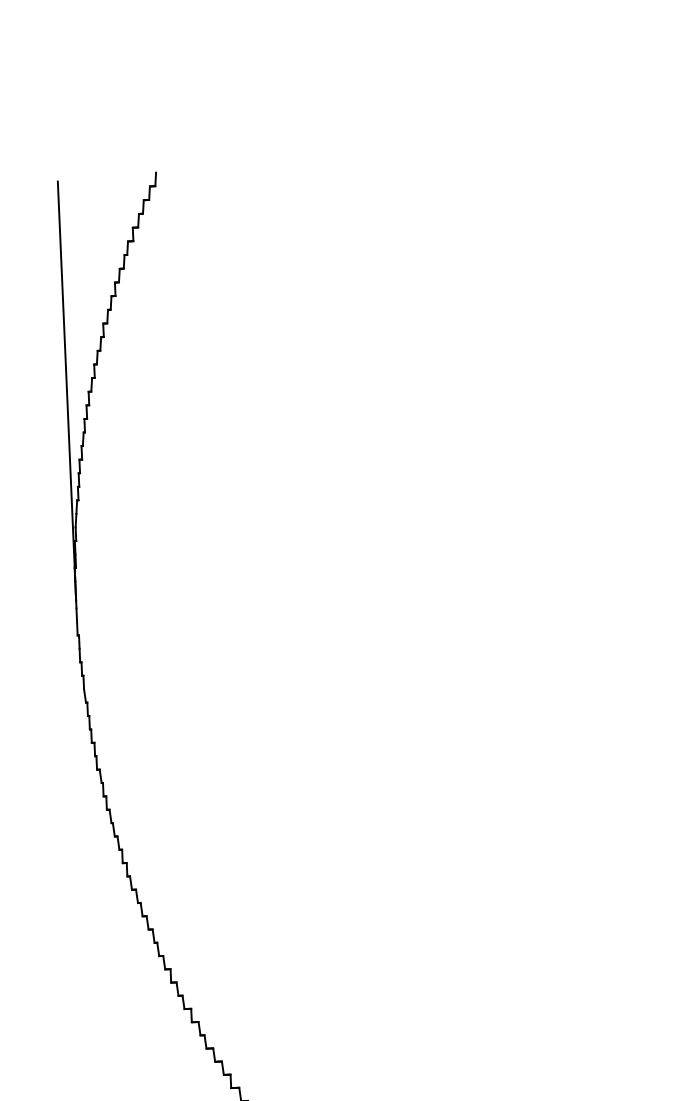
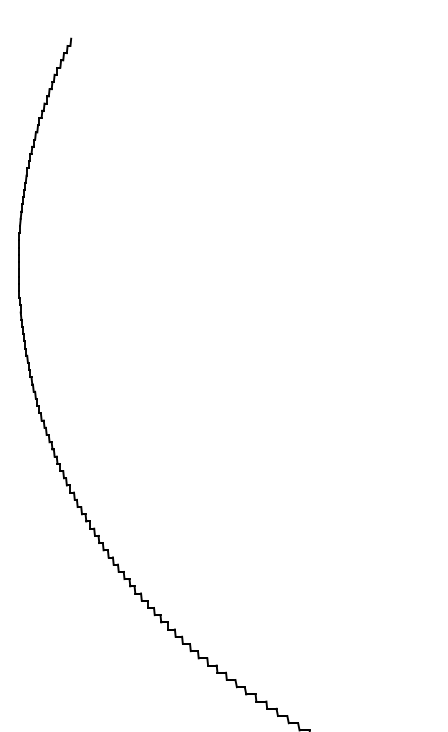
line: (66, 389) -> (18, 152), removed

